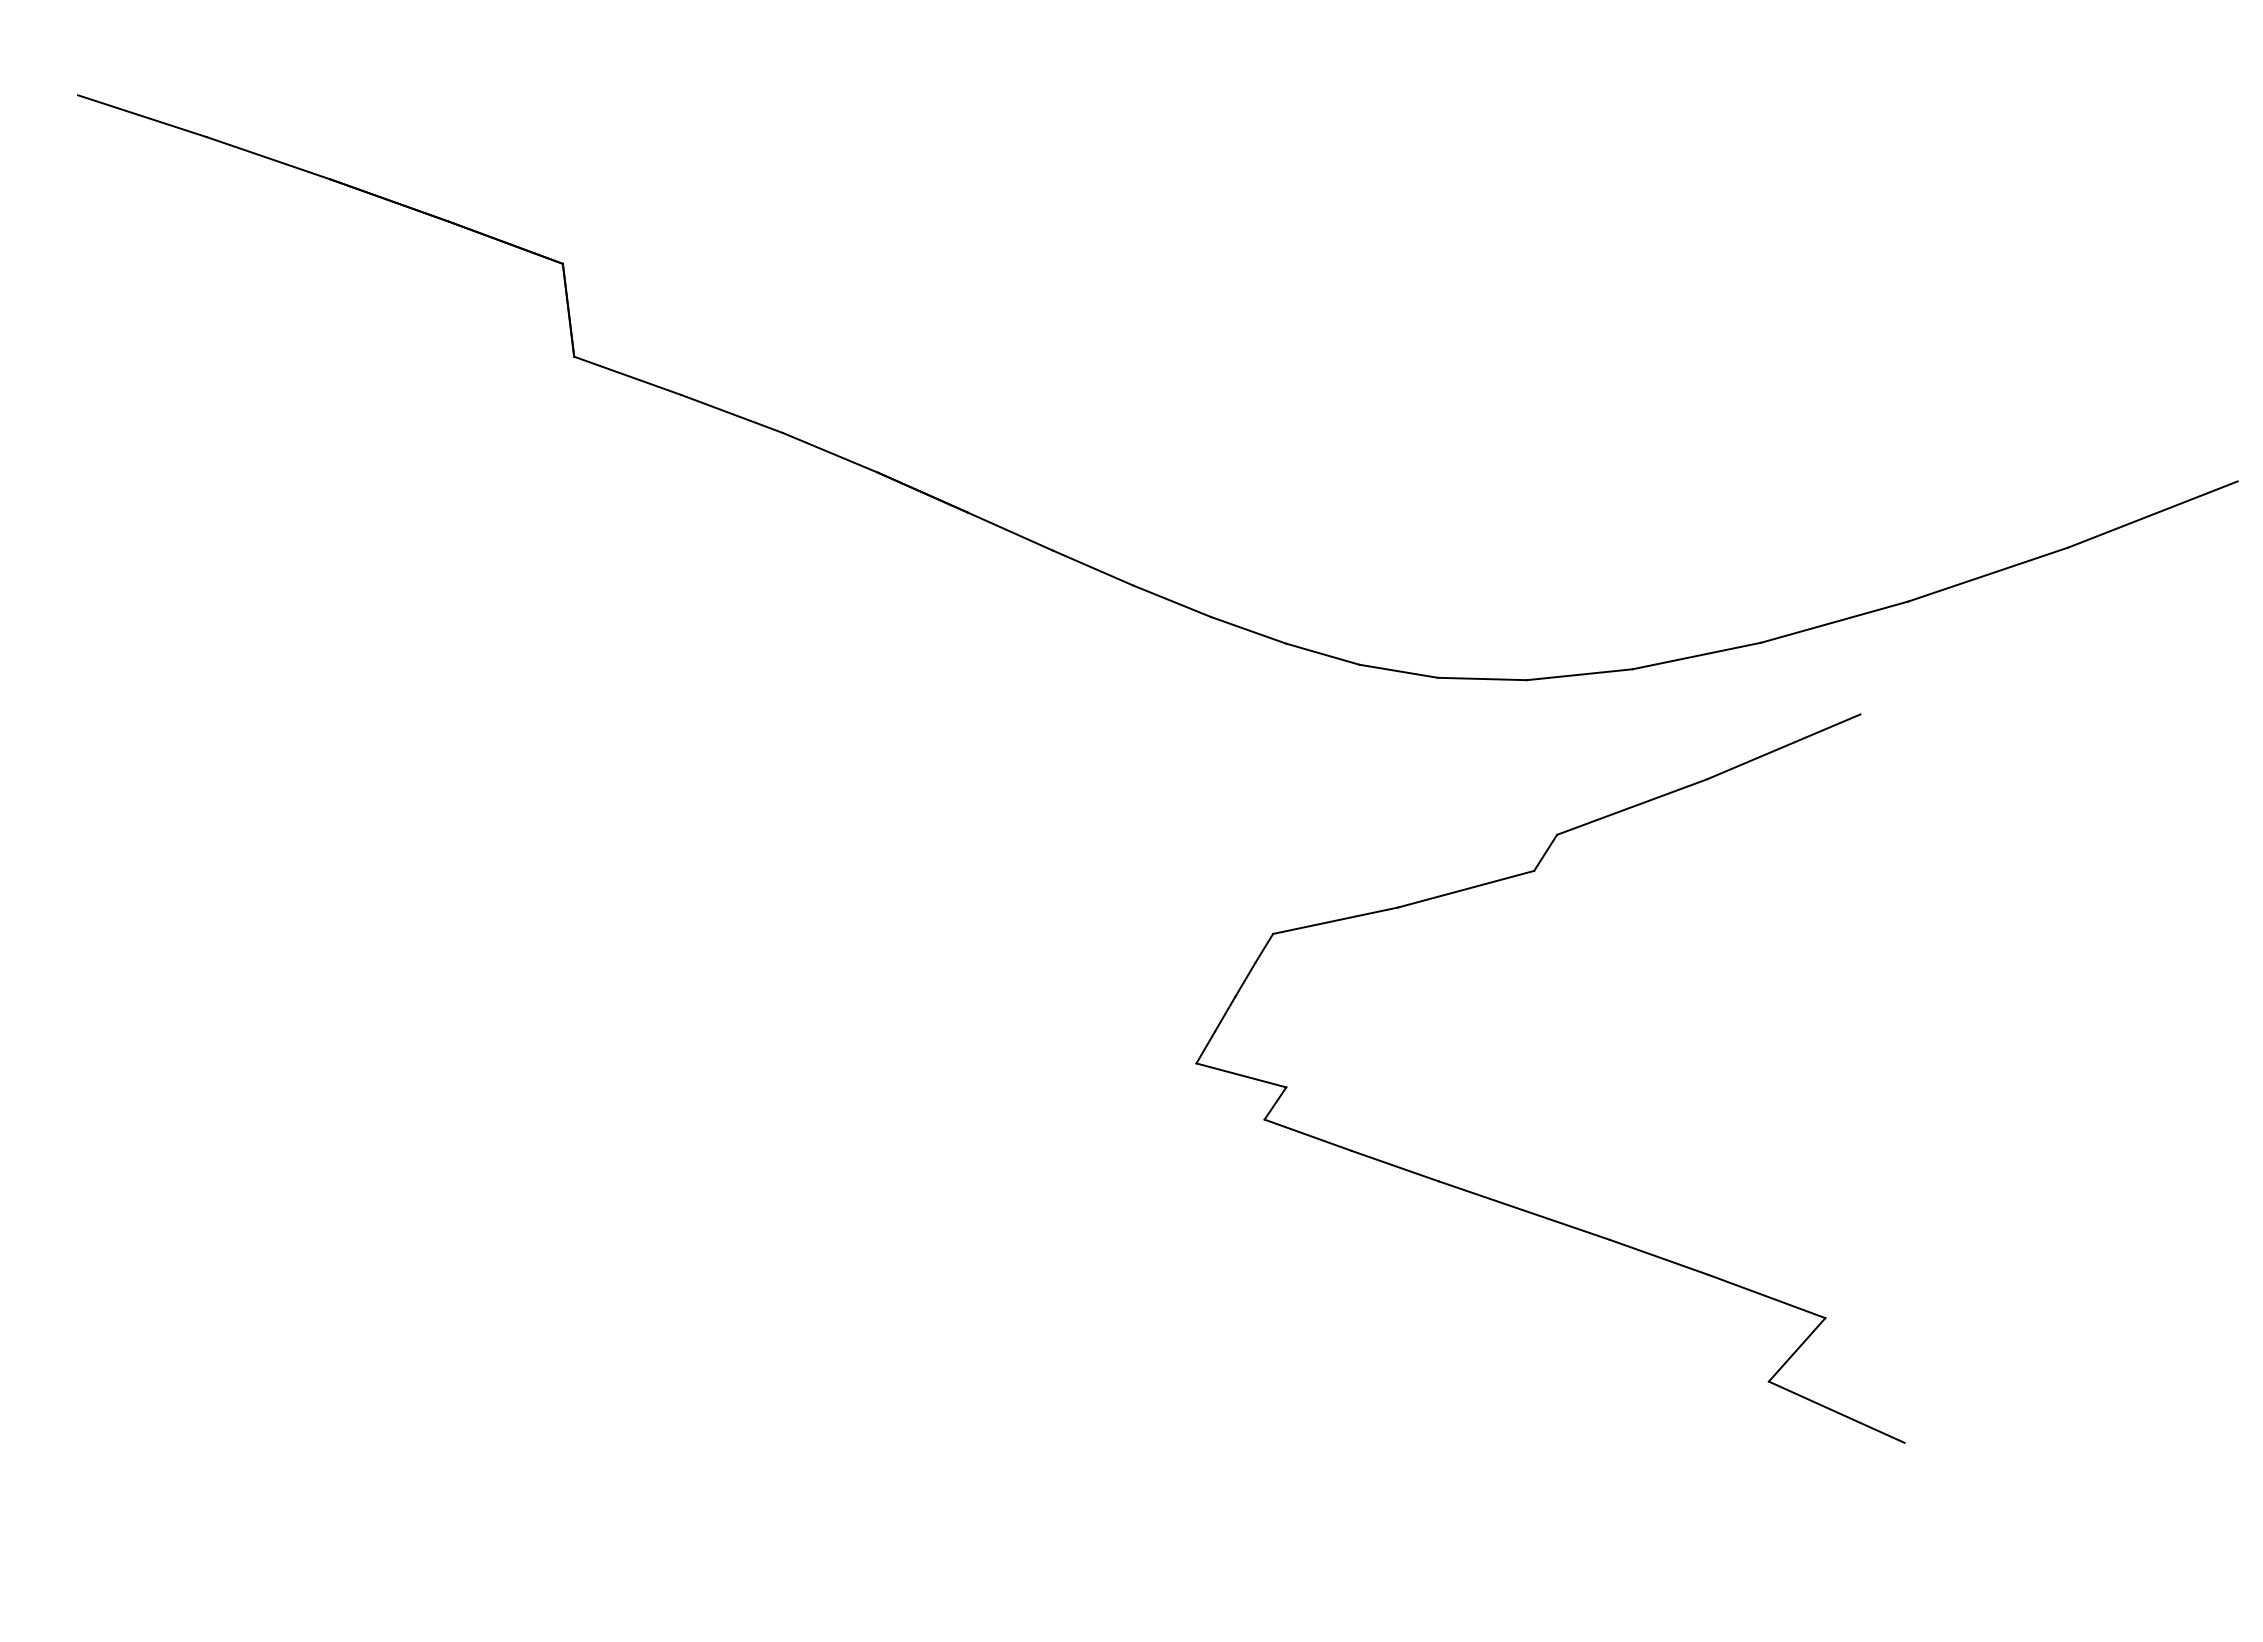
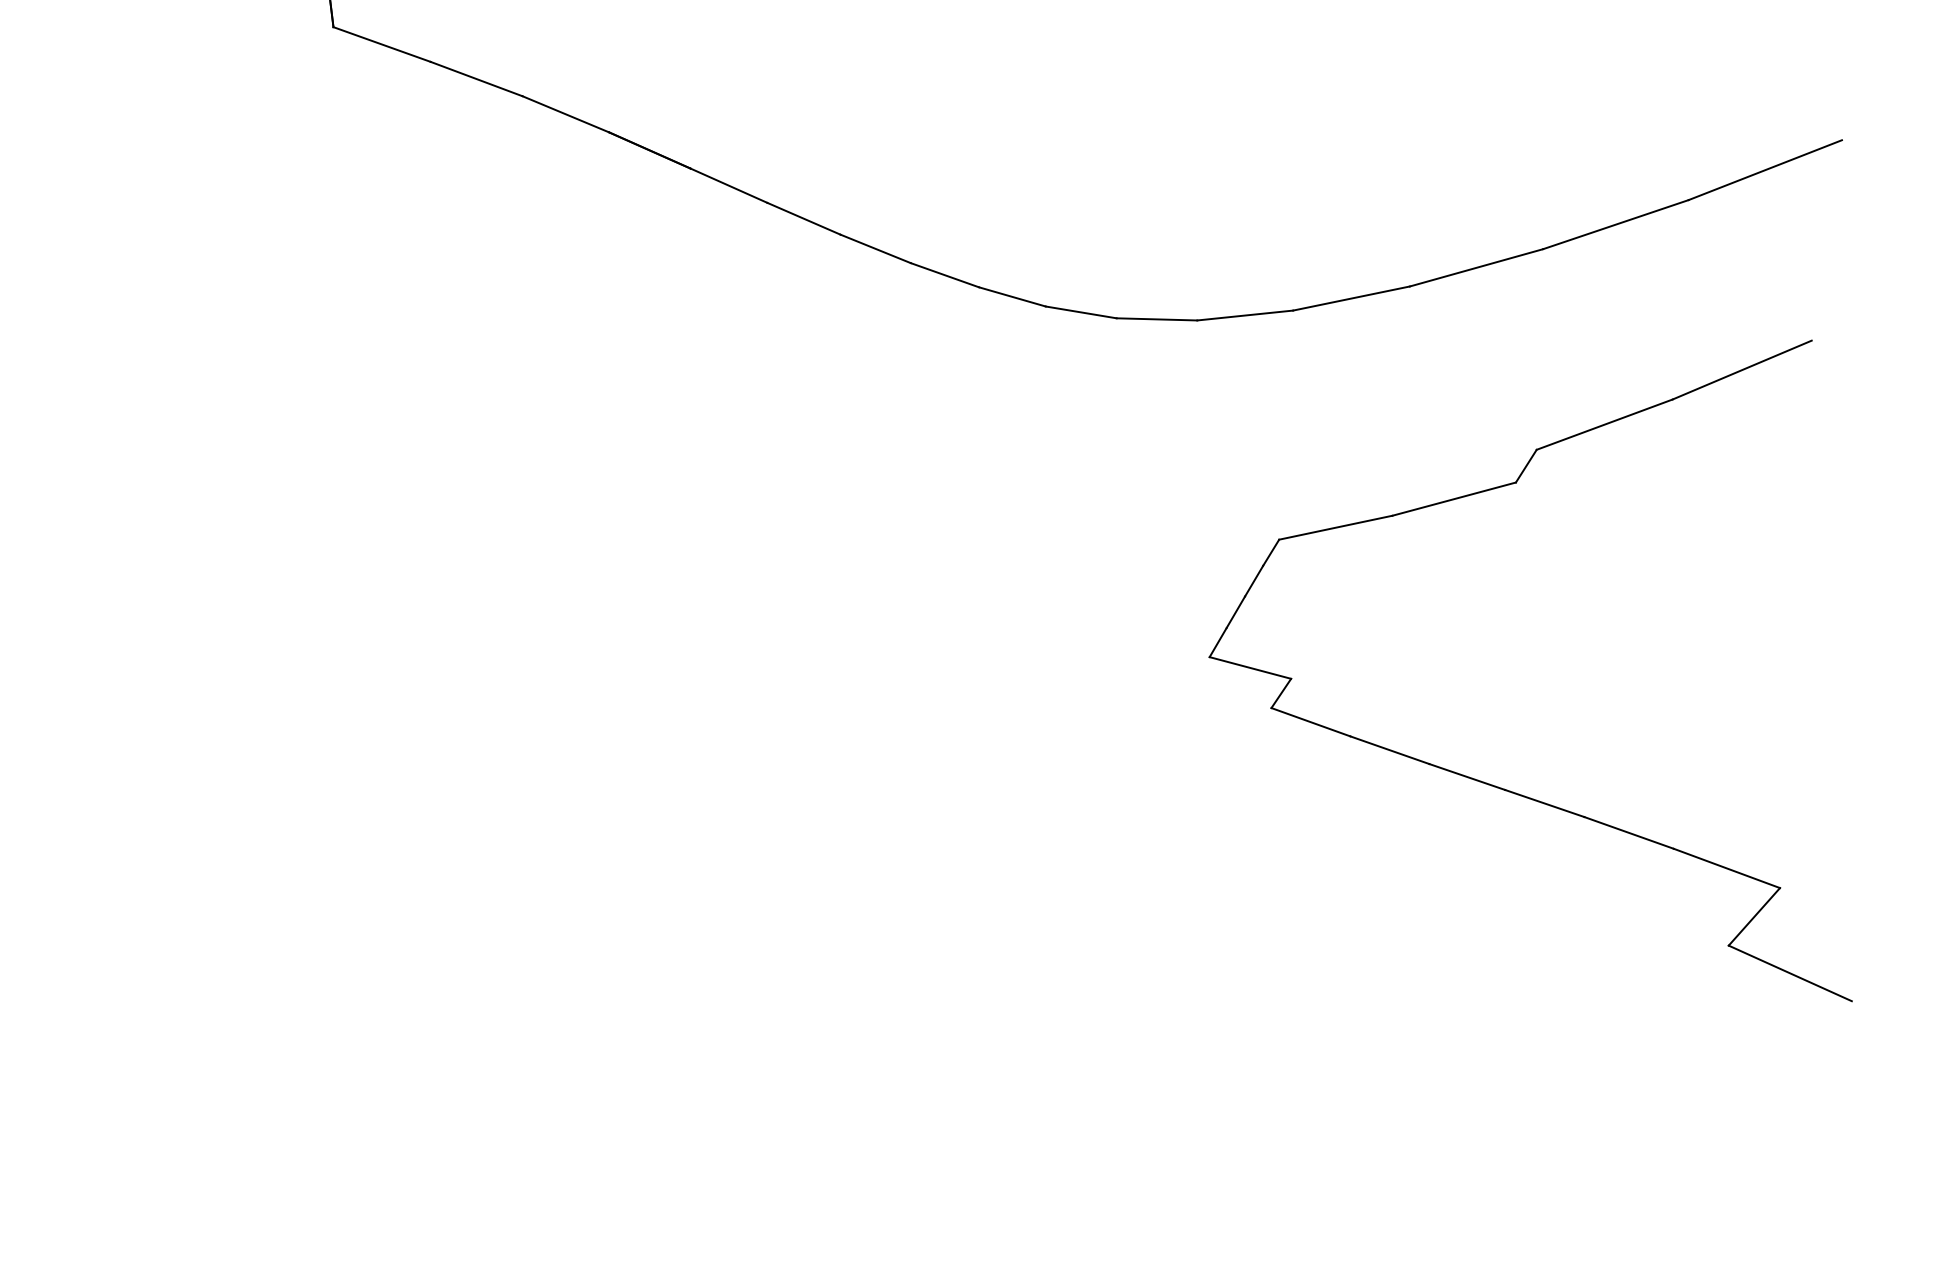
part: (1507, 1203) -> (1491, 784), moved

